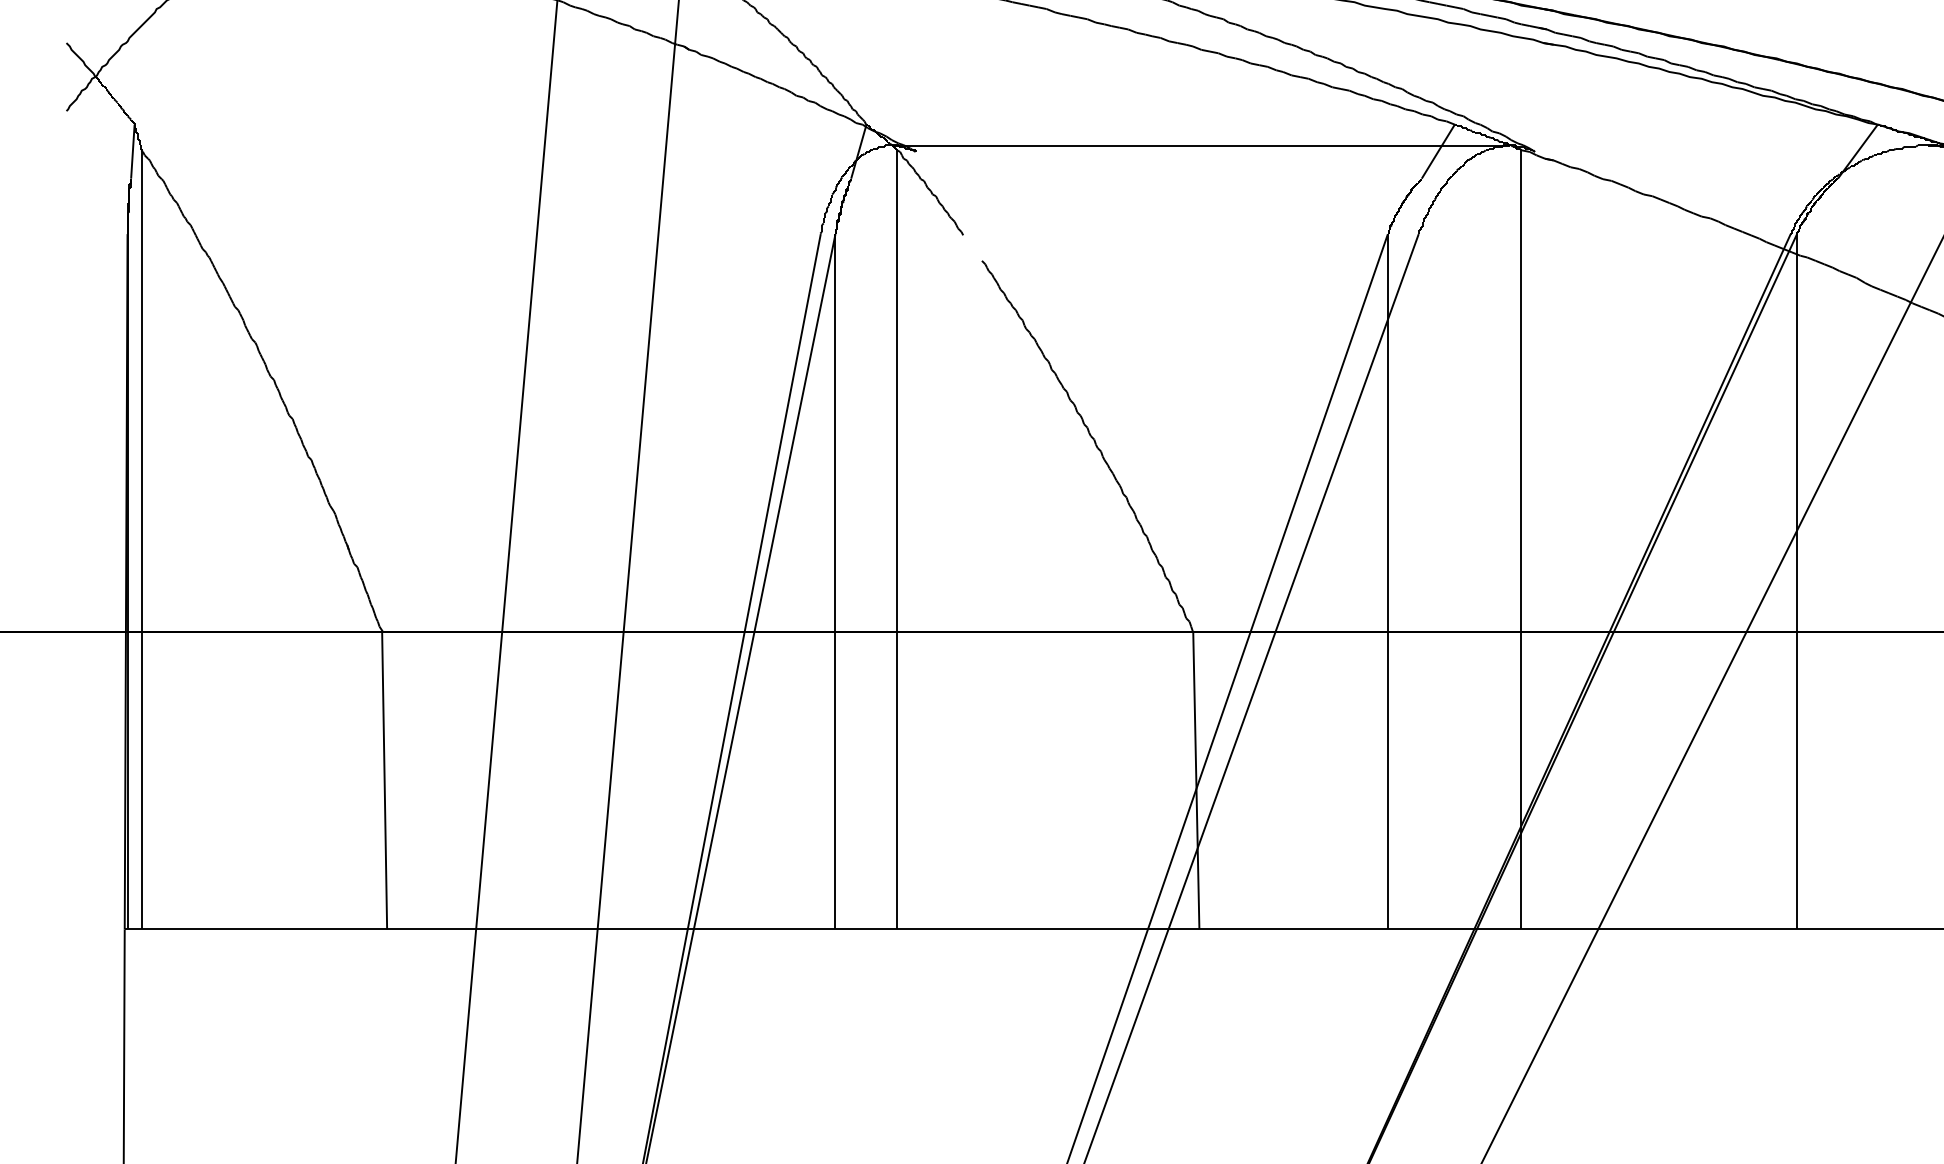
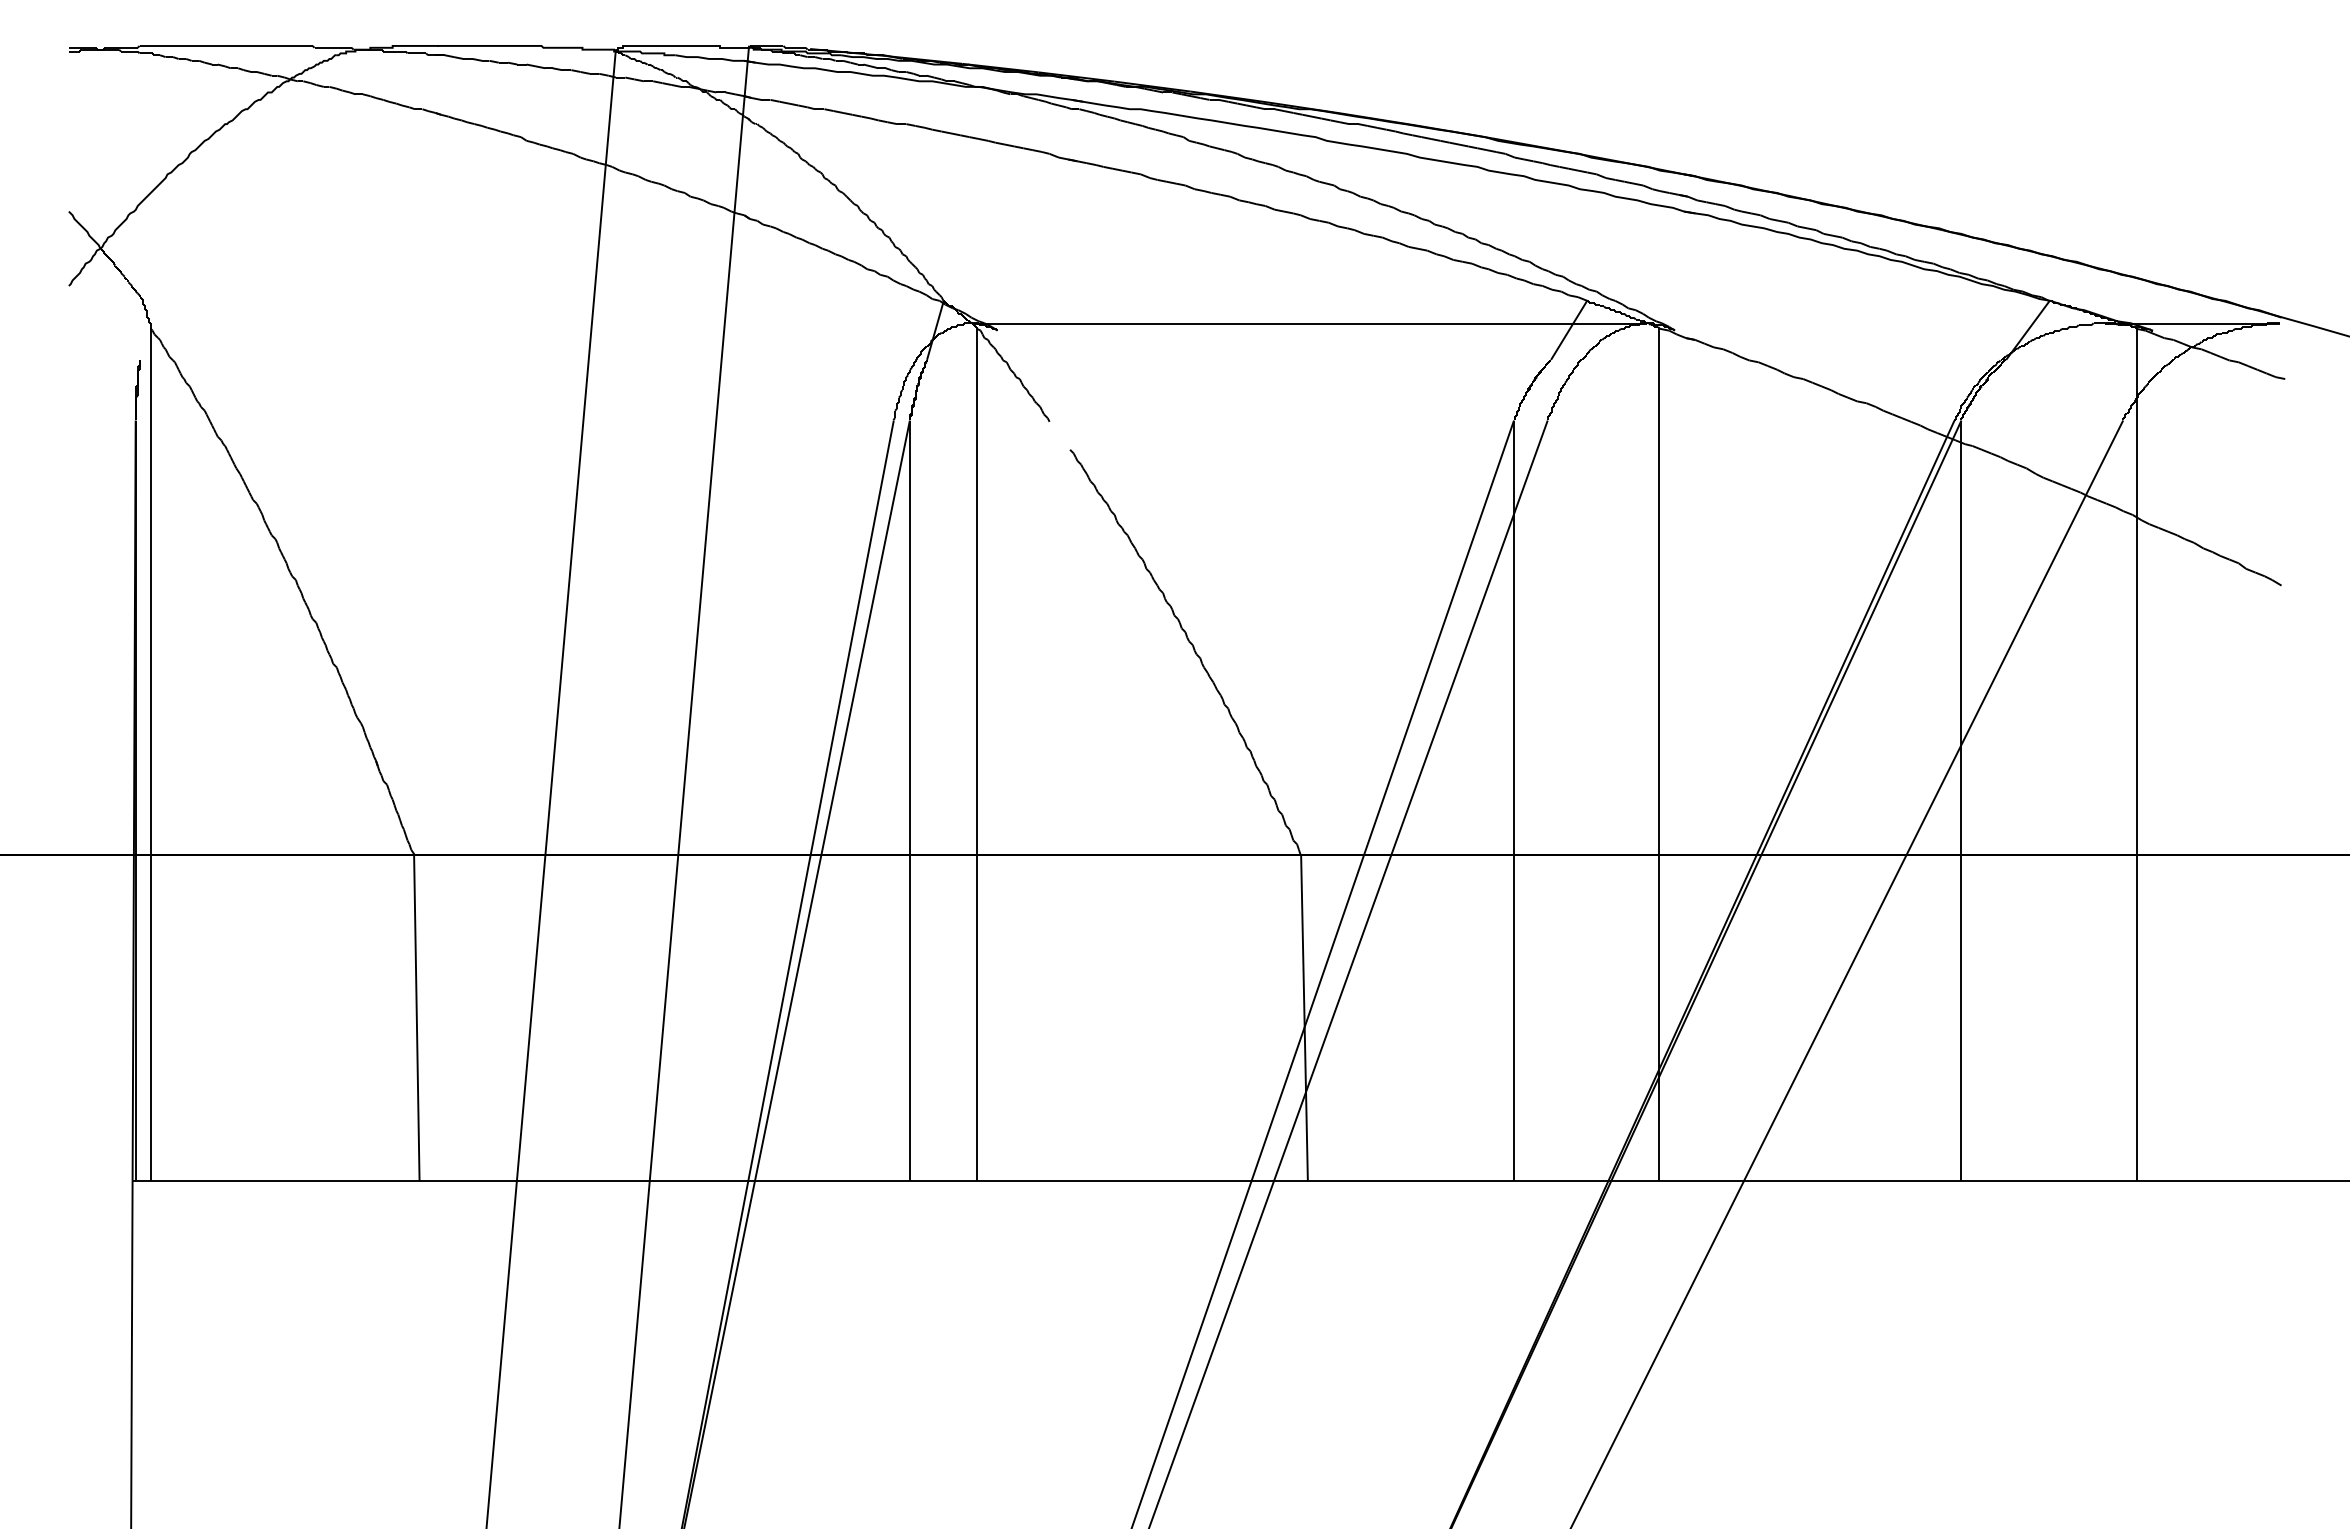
line: (132, 150) -> (141, 329), removed

